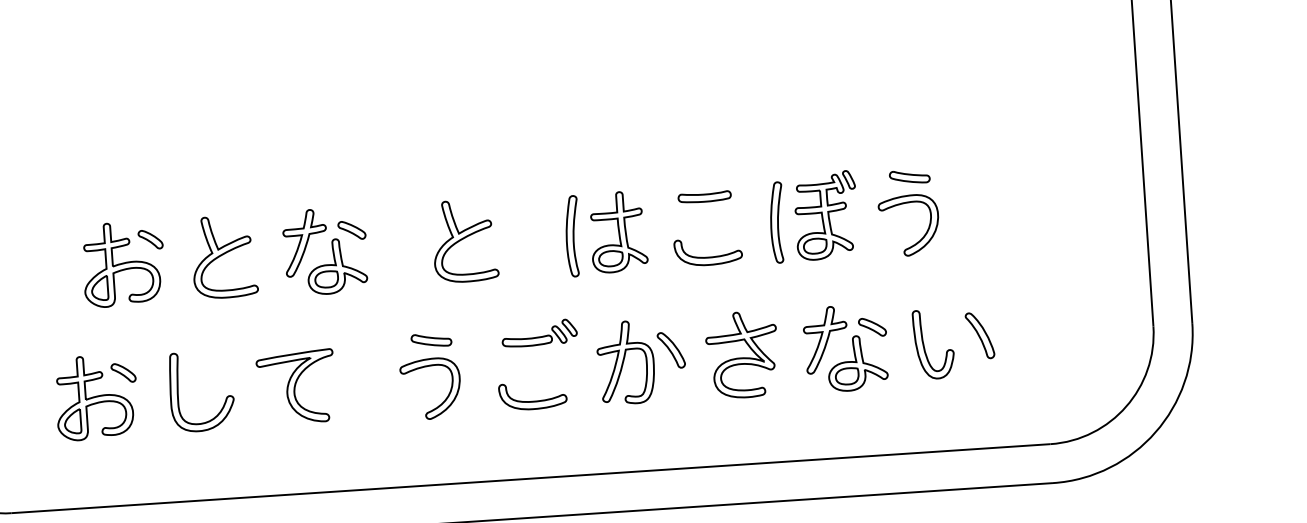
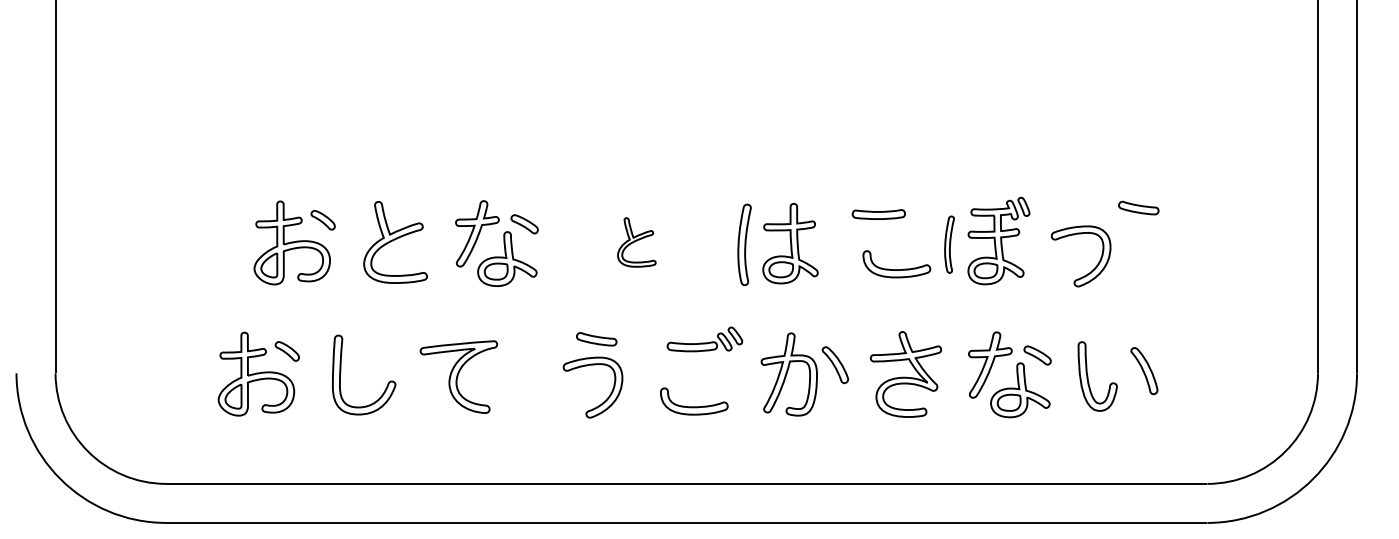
part: (909, 176) -> (1138, 207), moved
part: (777, 222) -> (949, 244), size x0.7
part: (464, 241) -> (636, 242), size x0.6
part: (708, 252) -> (896, 264), moved

